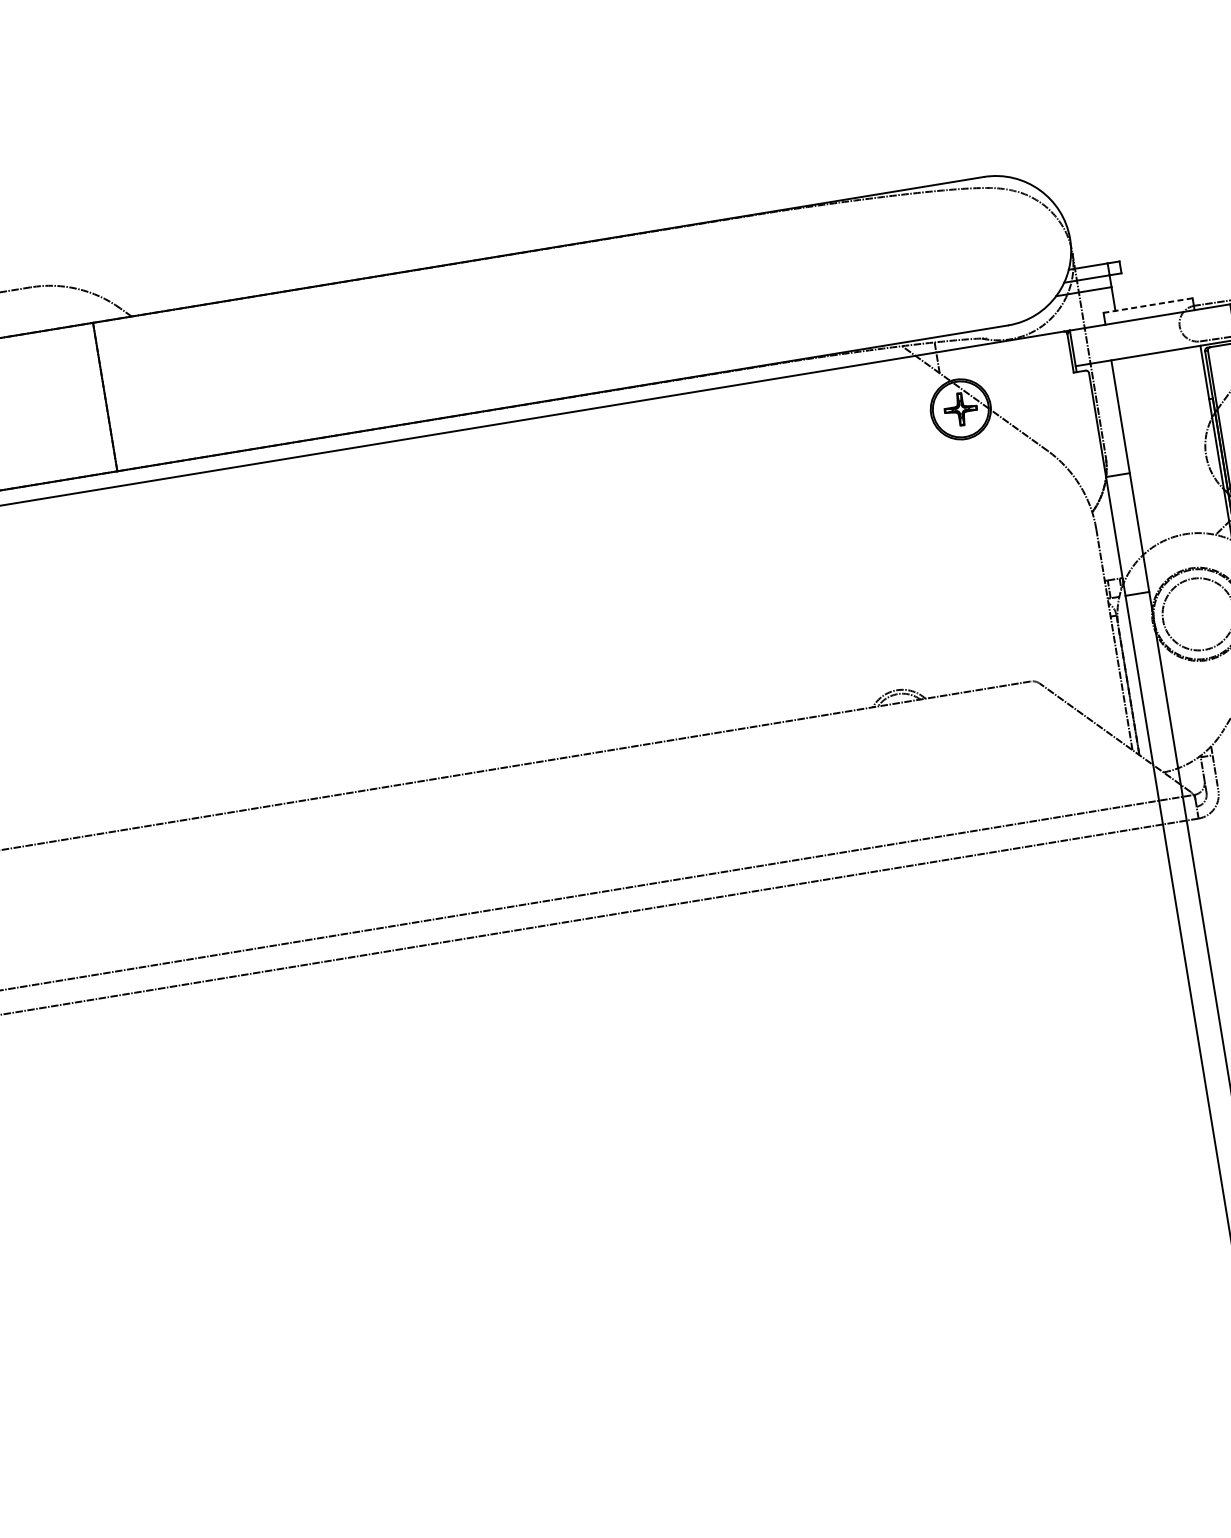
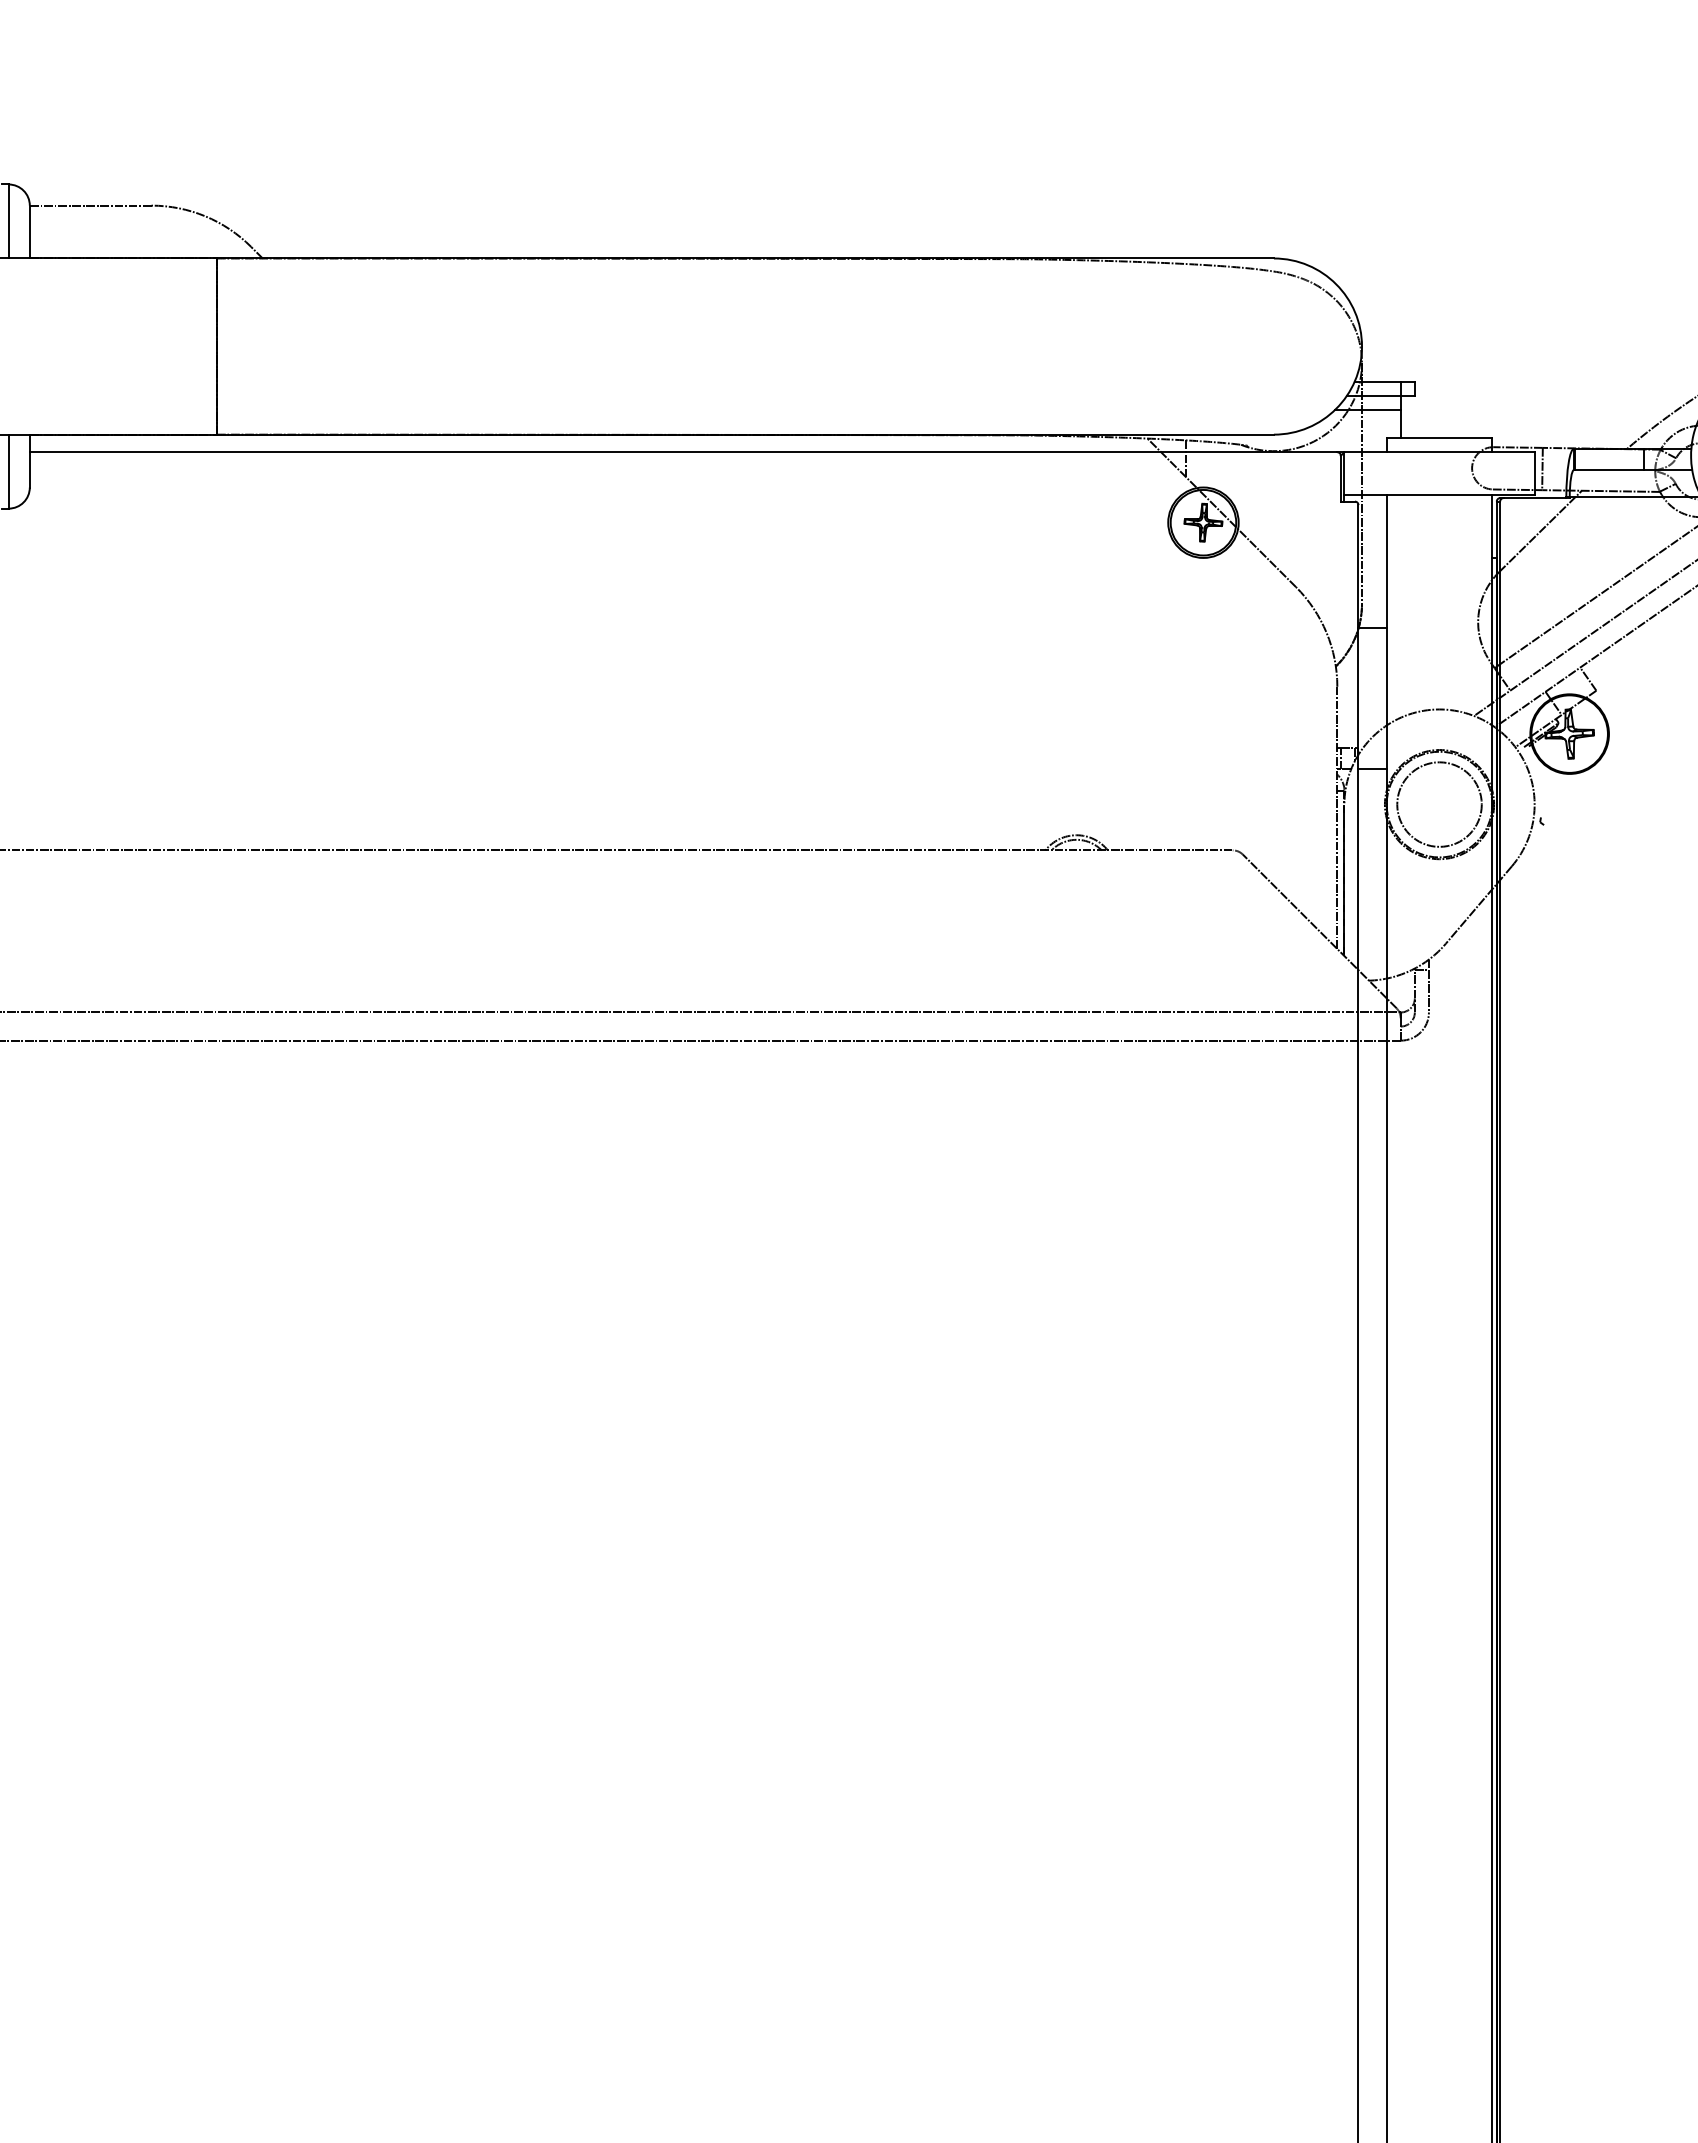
line: (1148, 305) -> (1439, 438), dashed -> solid

